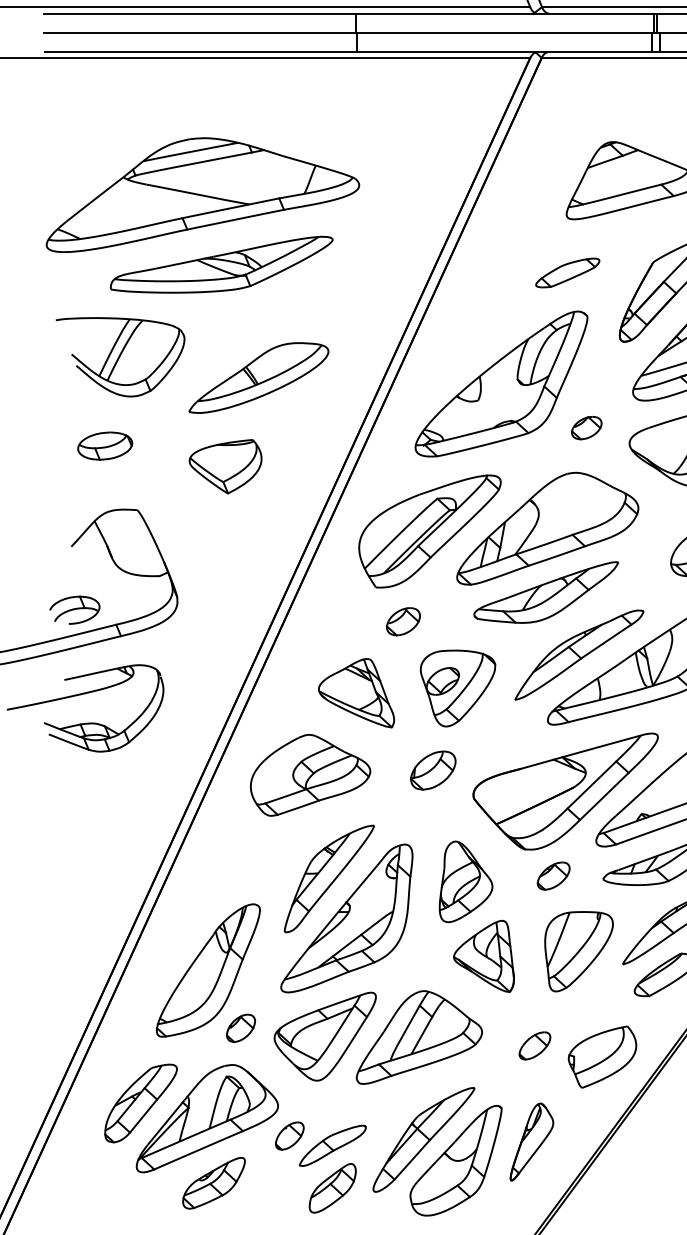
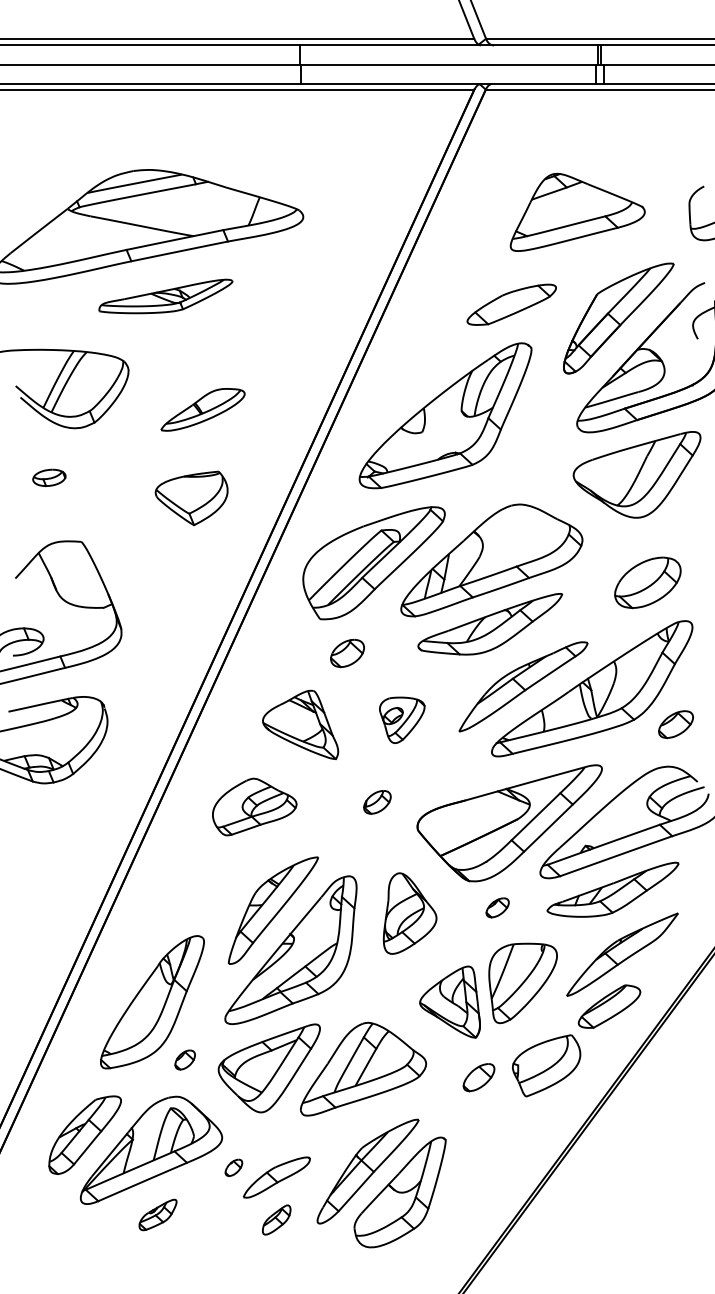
part: (221, 264) -> (165, 296), size x0.6
part: (567, 272) -> (511, 304), size x1.4
part: (258, 377) -> (202, 409), size x0.6
part: (586, 427) -> (530, 459), removed
part: (105, 445) -> (49, 477), size x0.6
part: (225, 466) -> (191, 498), moved
part: (458, 688) -> (402, 720), size x0.6
part: (433, 770) -> (377, 802), size x0.6
part: (310, 774) -> (254, 806), size x0.7
part: (553, 875) -> (497, 907), size x0.7
part: (483, 955) -> (449, 1001), moved
part: (241, 1027) -> (185, 1059), size x0.7
part: (602, 1056) -> (546, 1065), moved
part: (289, 1135) -> (233, 1167), size x0.6
part: (531, 1141) -> (475, 1173), removed
part: (213, 1182) -> (157, 1214), size x0.6
part: (332, 1187) -> (276, 1219), size x0.6

